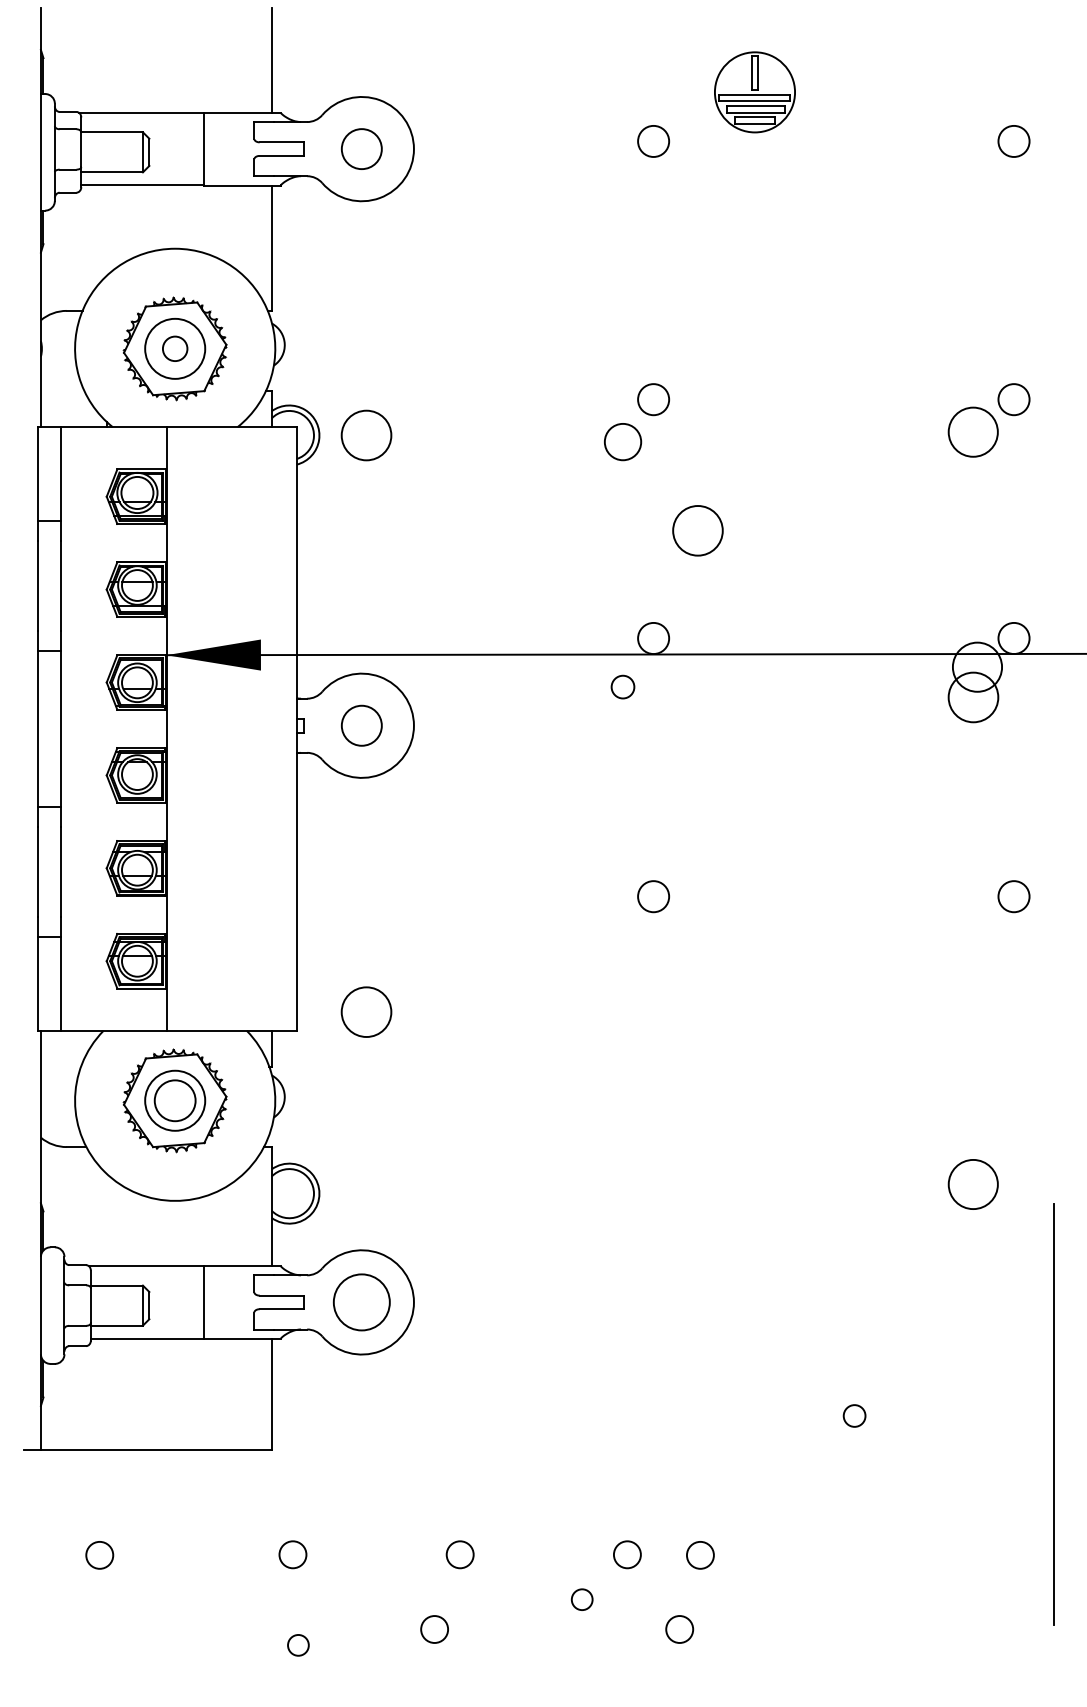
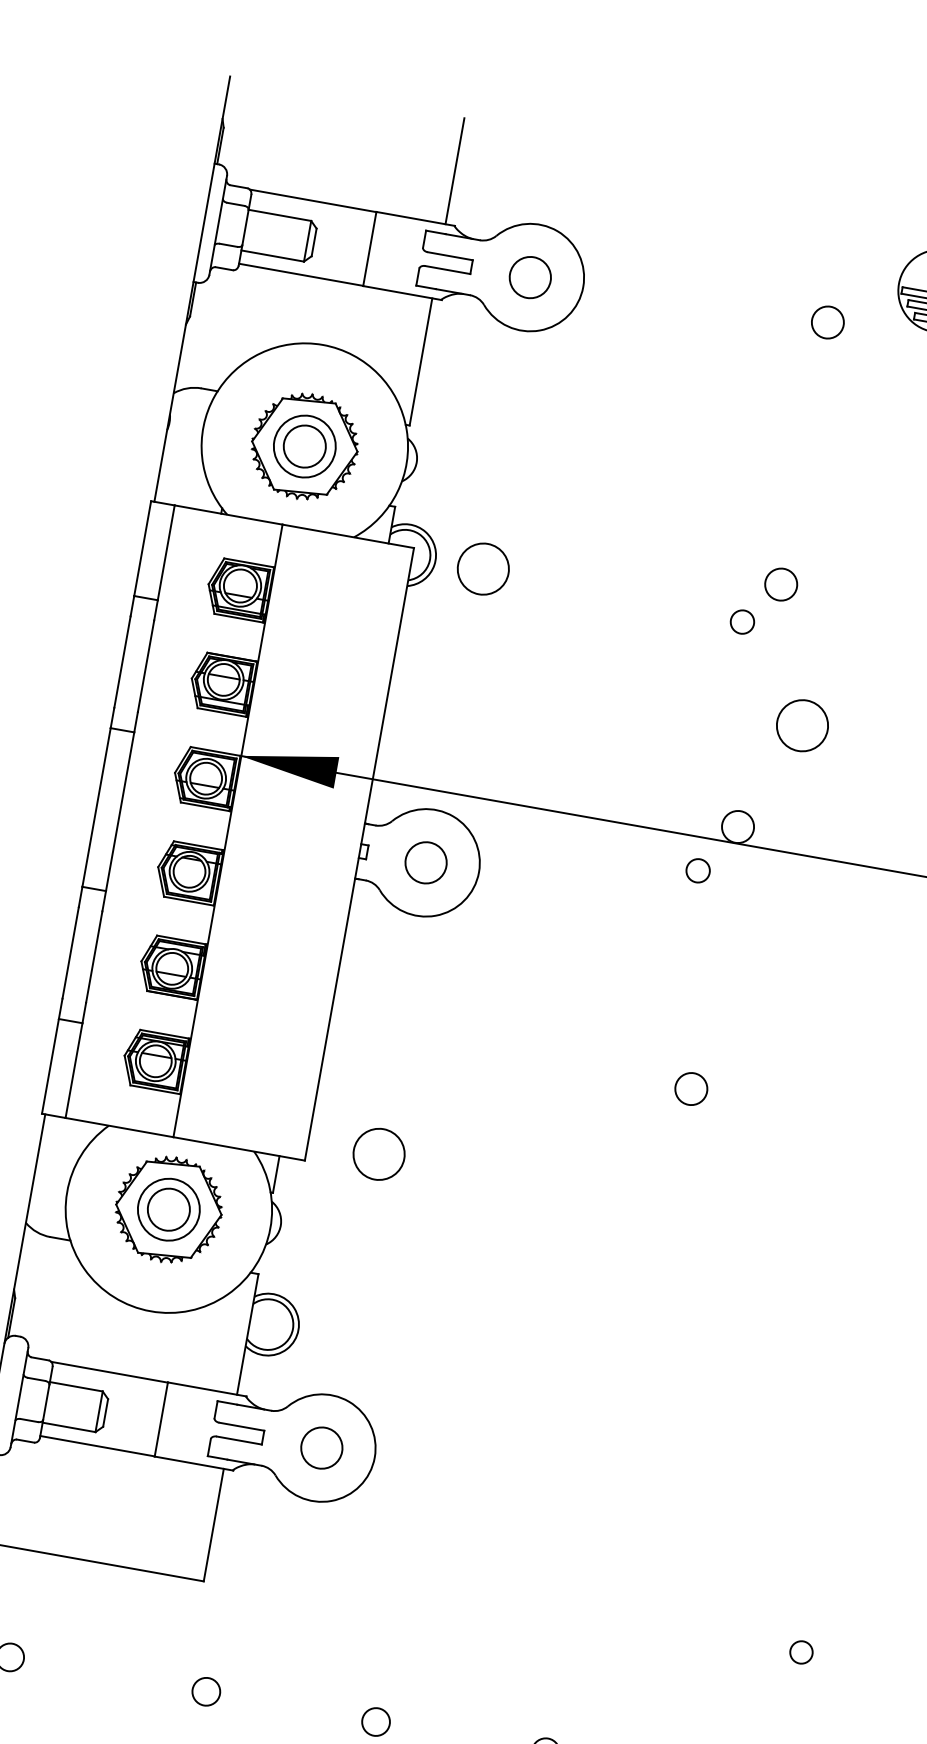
circle: (174, 348) -> (304, 446), size x1.67
circle: (622, 441) -> (742, 621), size x0.62
circle: (361, 1302) -> (321, 1448), size x0.71

